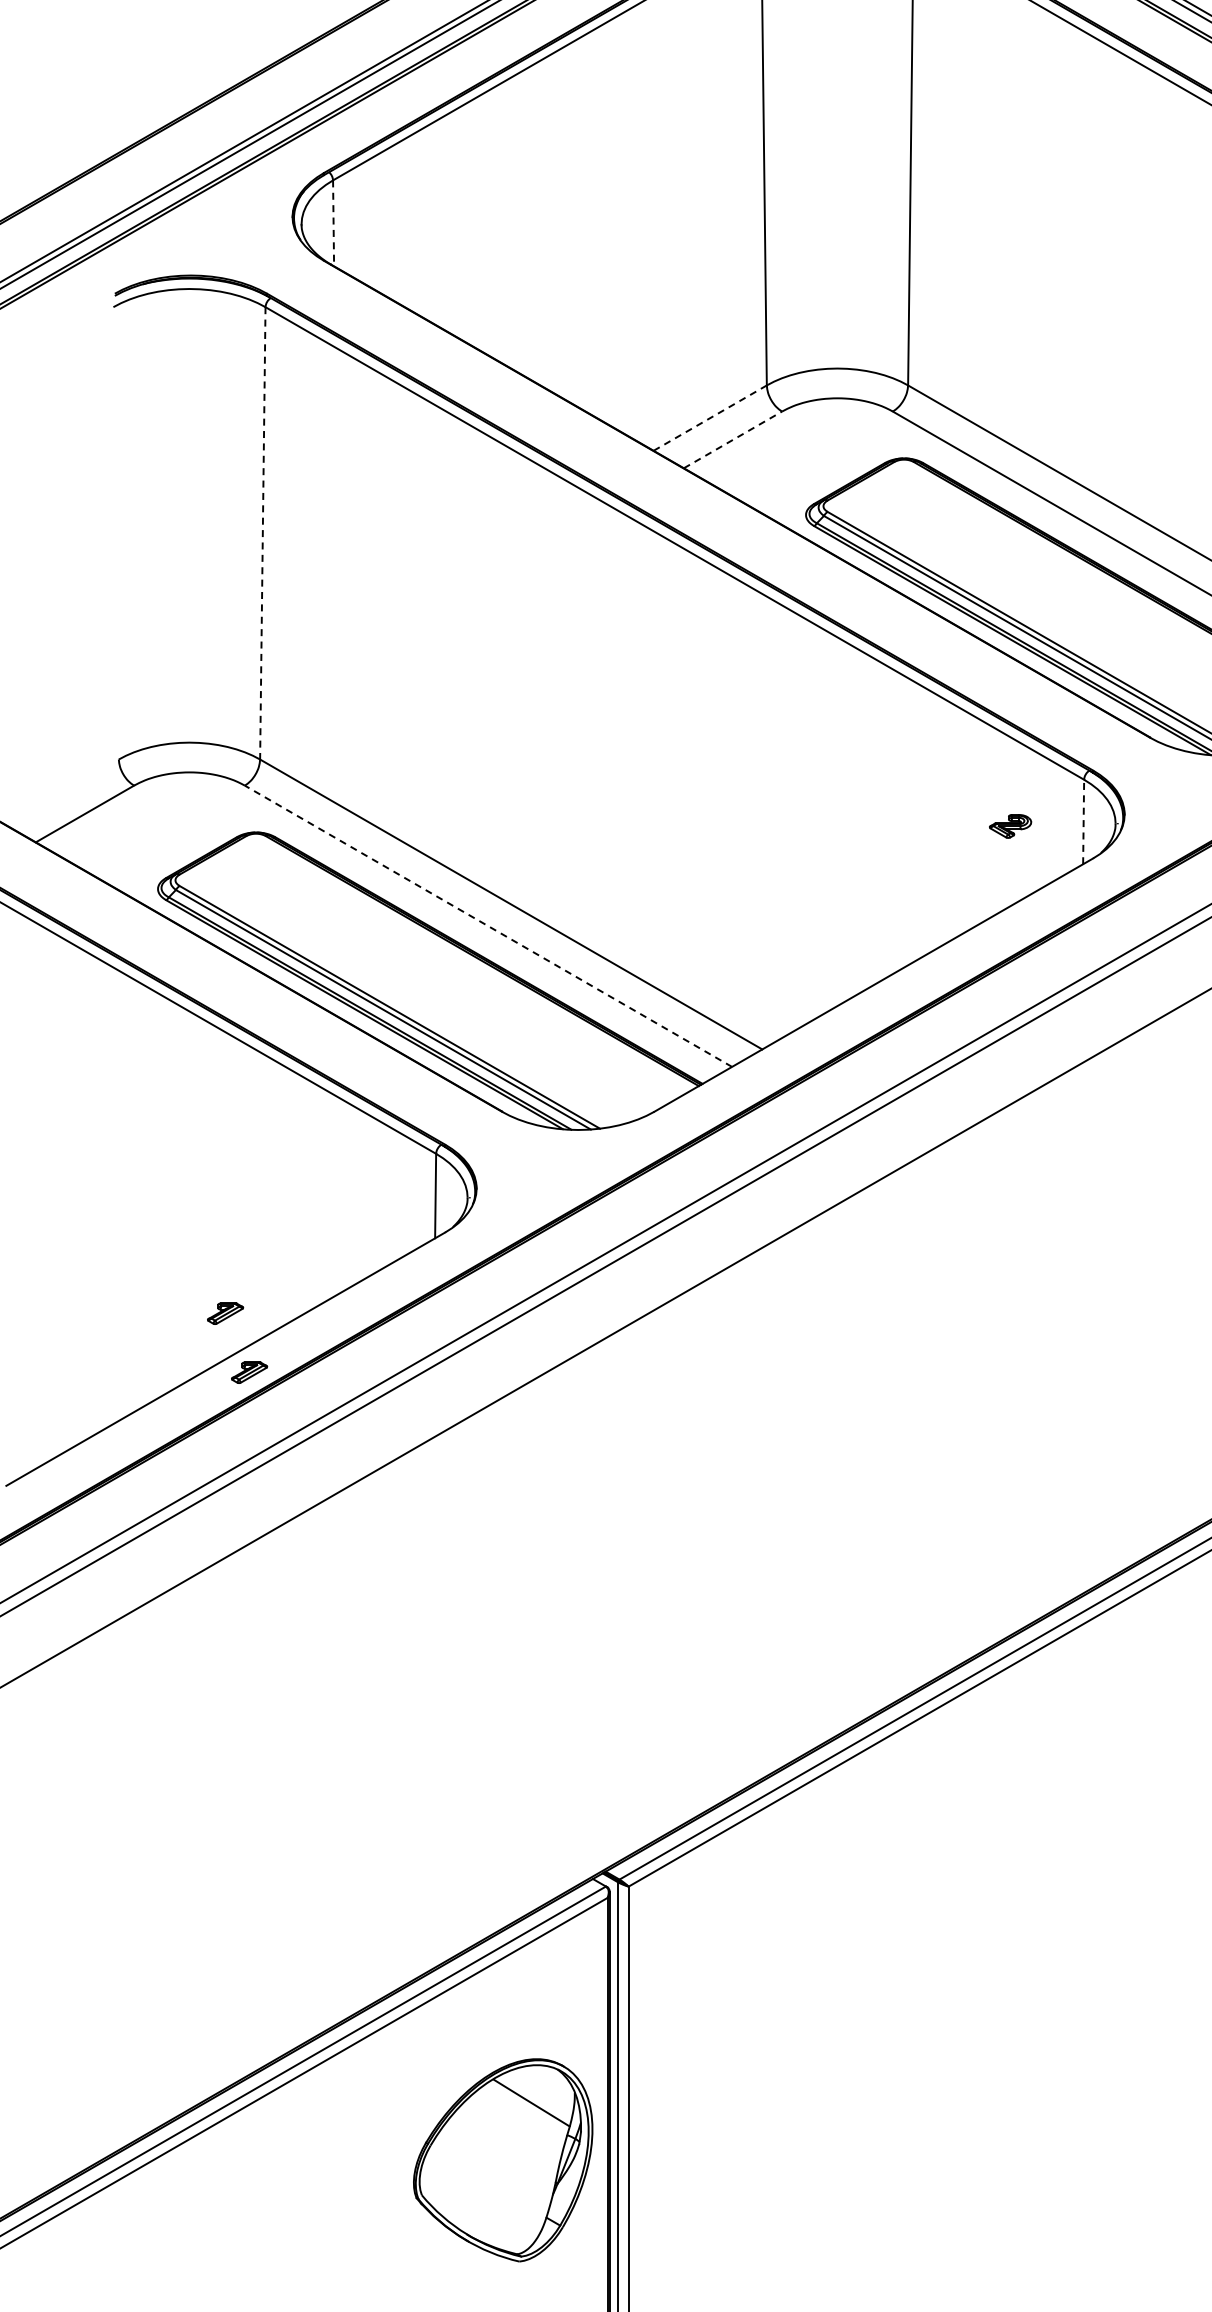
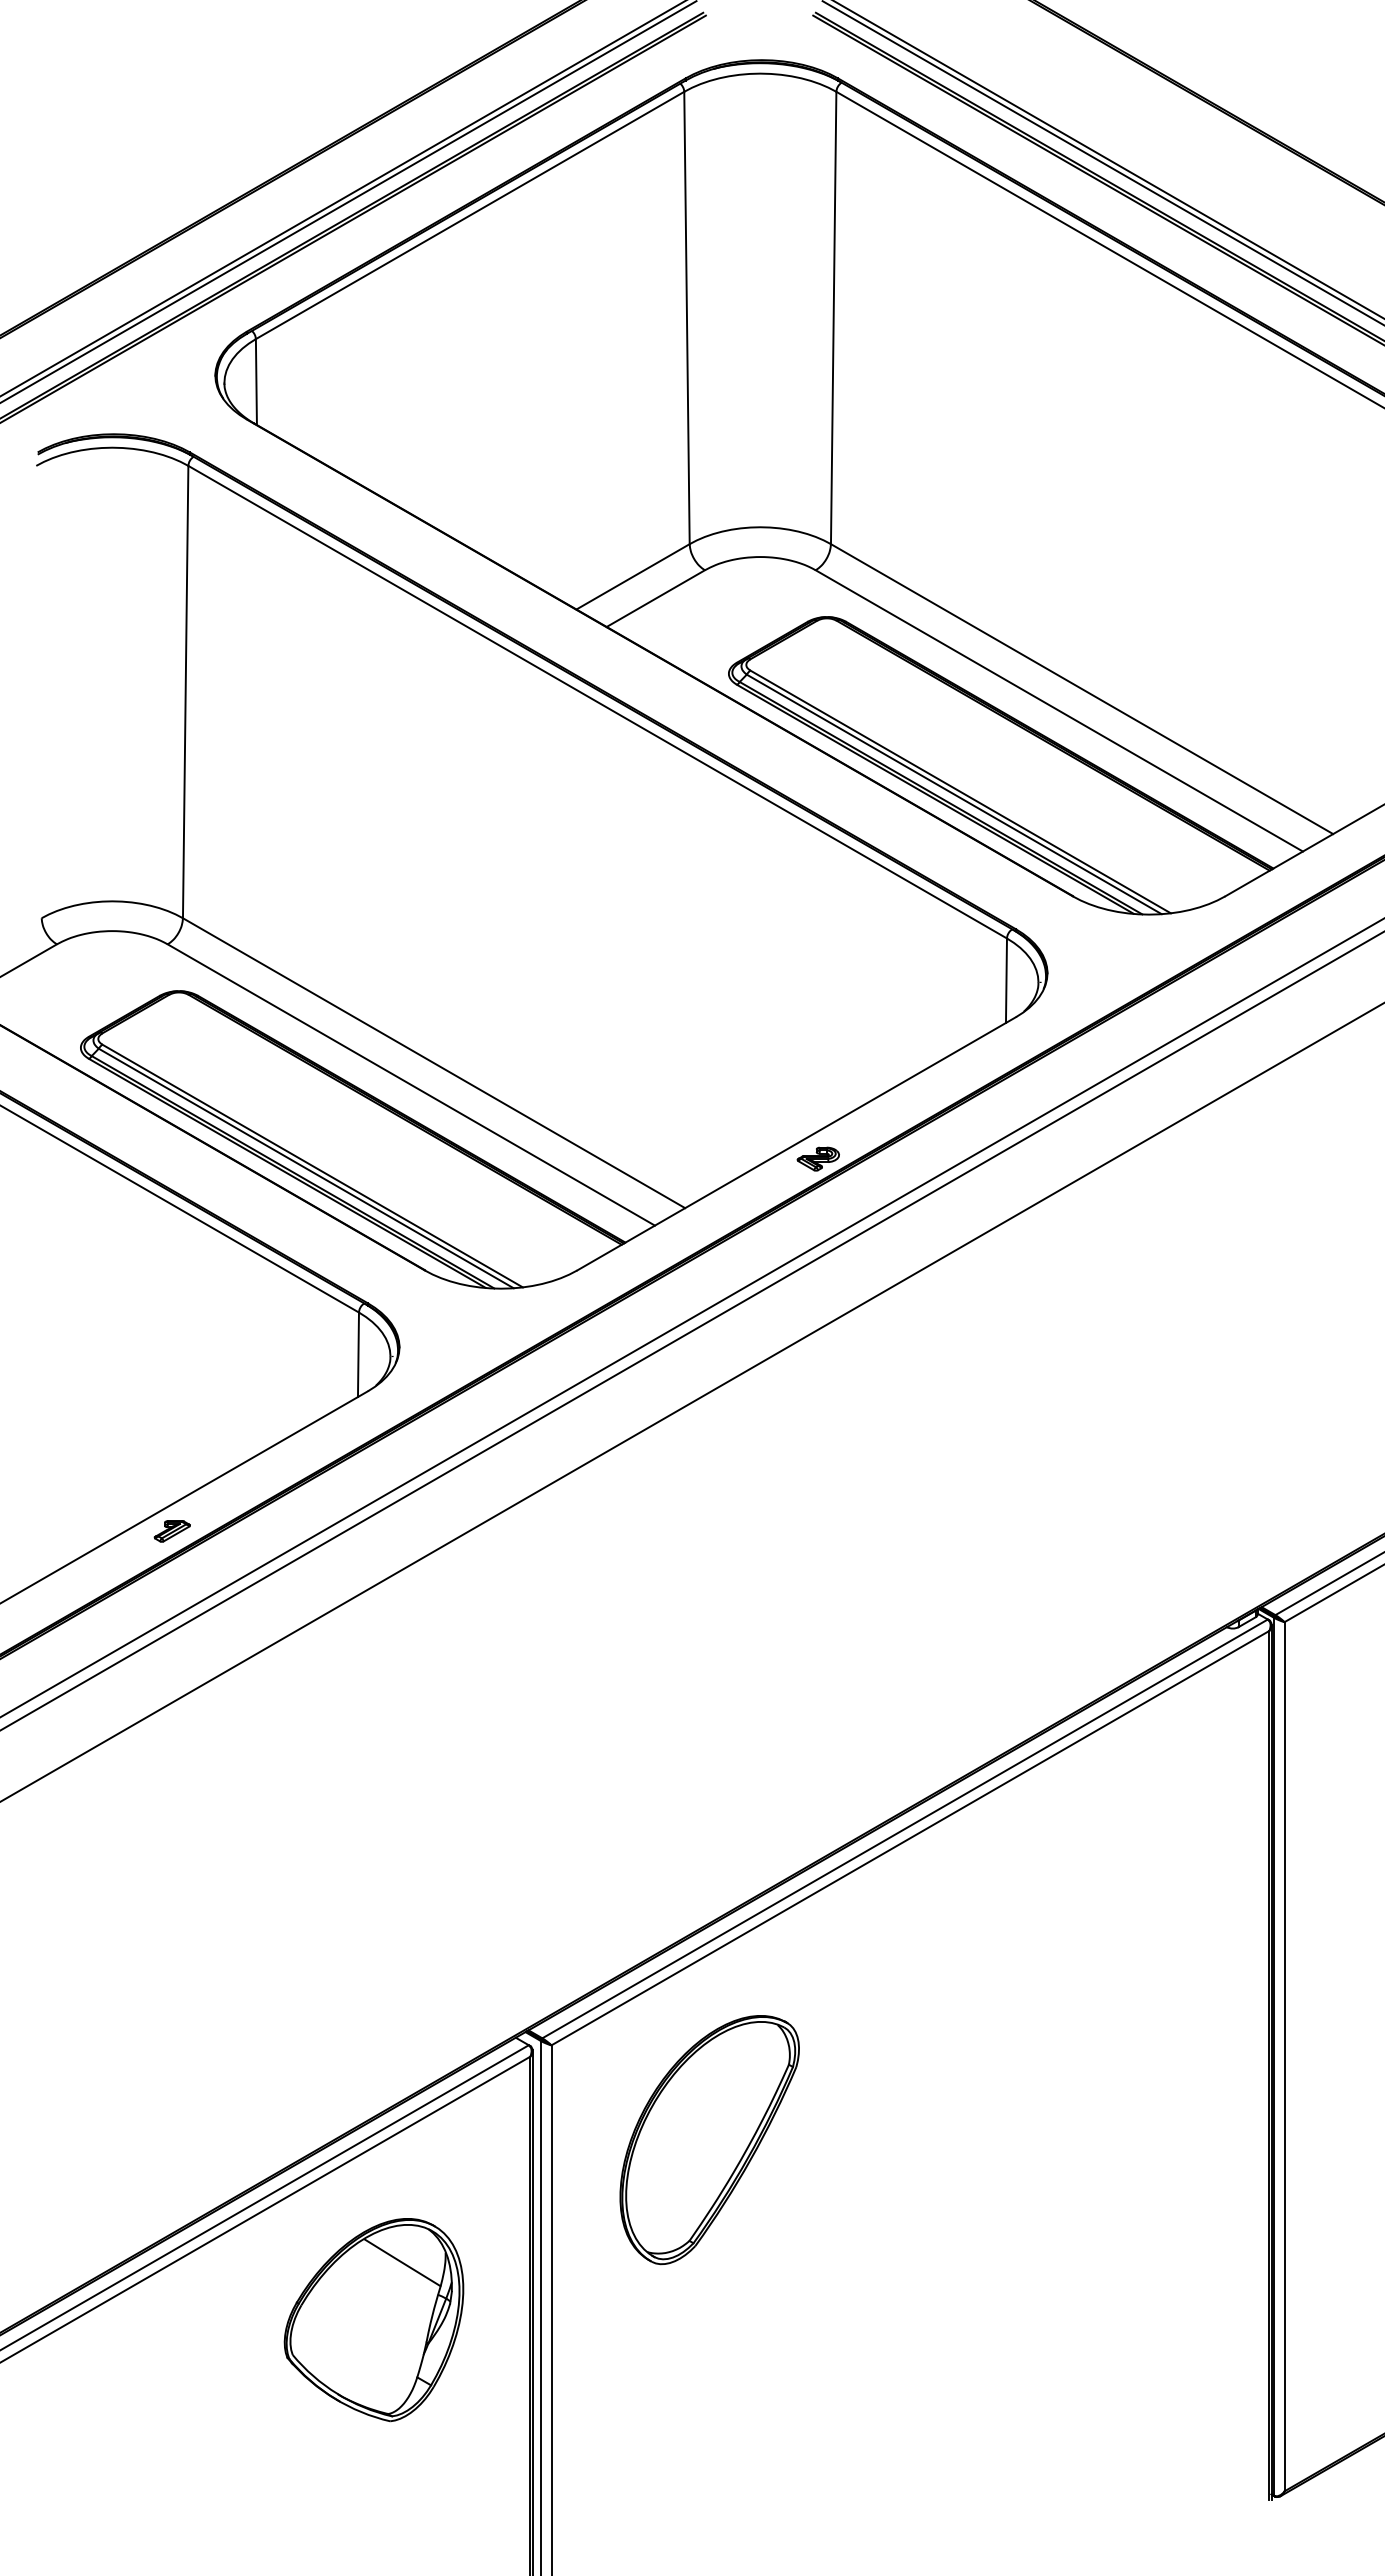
line: (333, 223) -> (256, 382), dashed -> solid
line: (710, 417) -> (633, 576), dashed -> solid
line: (732, 439) -> (655, 598), dashed -> solid
line: (262, 533) -> (185, 692), dashed -> solid
line: (1083, 821) -> (1006, 980), dashed -> solid
part: (1009, 825) -> (817, 1158), moved
line: (487, 925) -> (410, 1084), dashed -> solid
part: (224, 1313) -> (147, 1472), removed
part: (786, 1981) -> (709, 2140), added
part: (502, 2160) -> (373, 2320), moved

